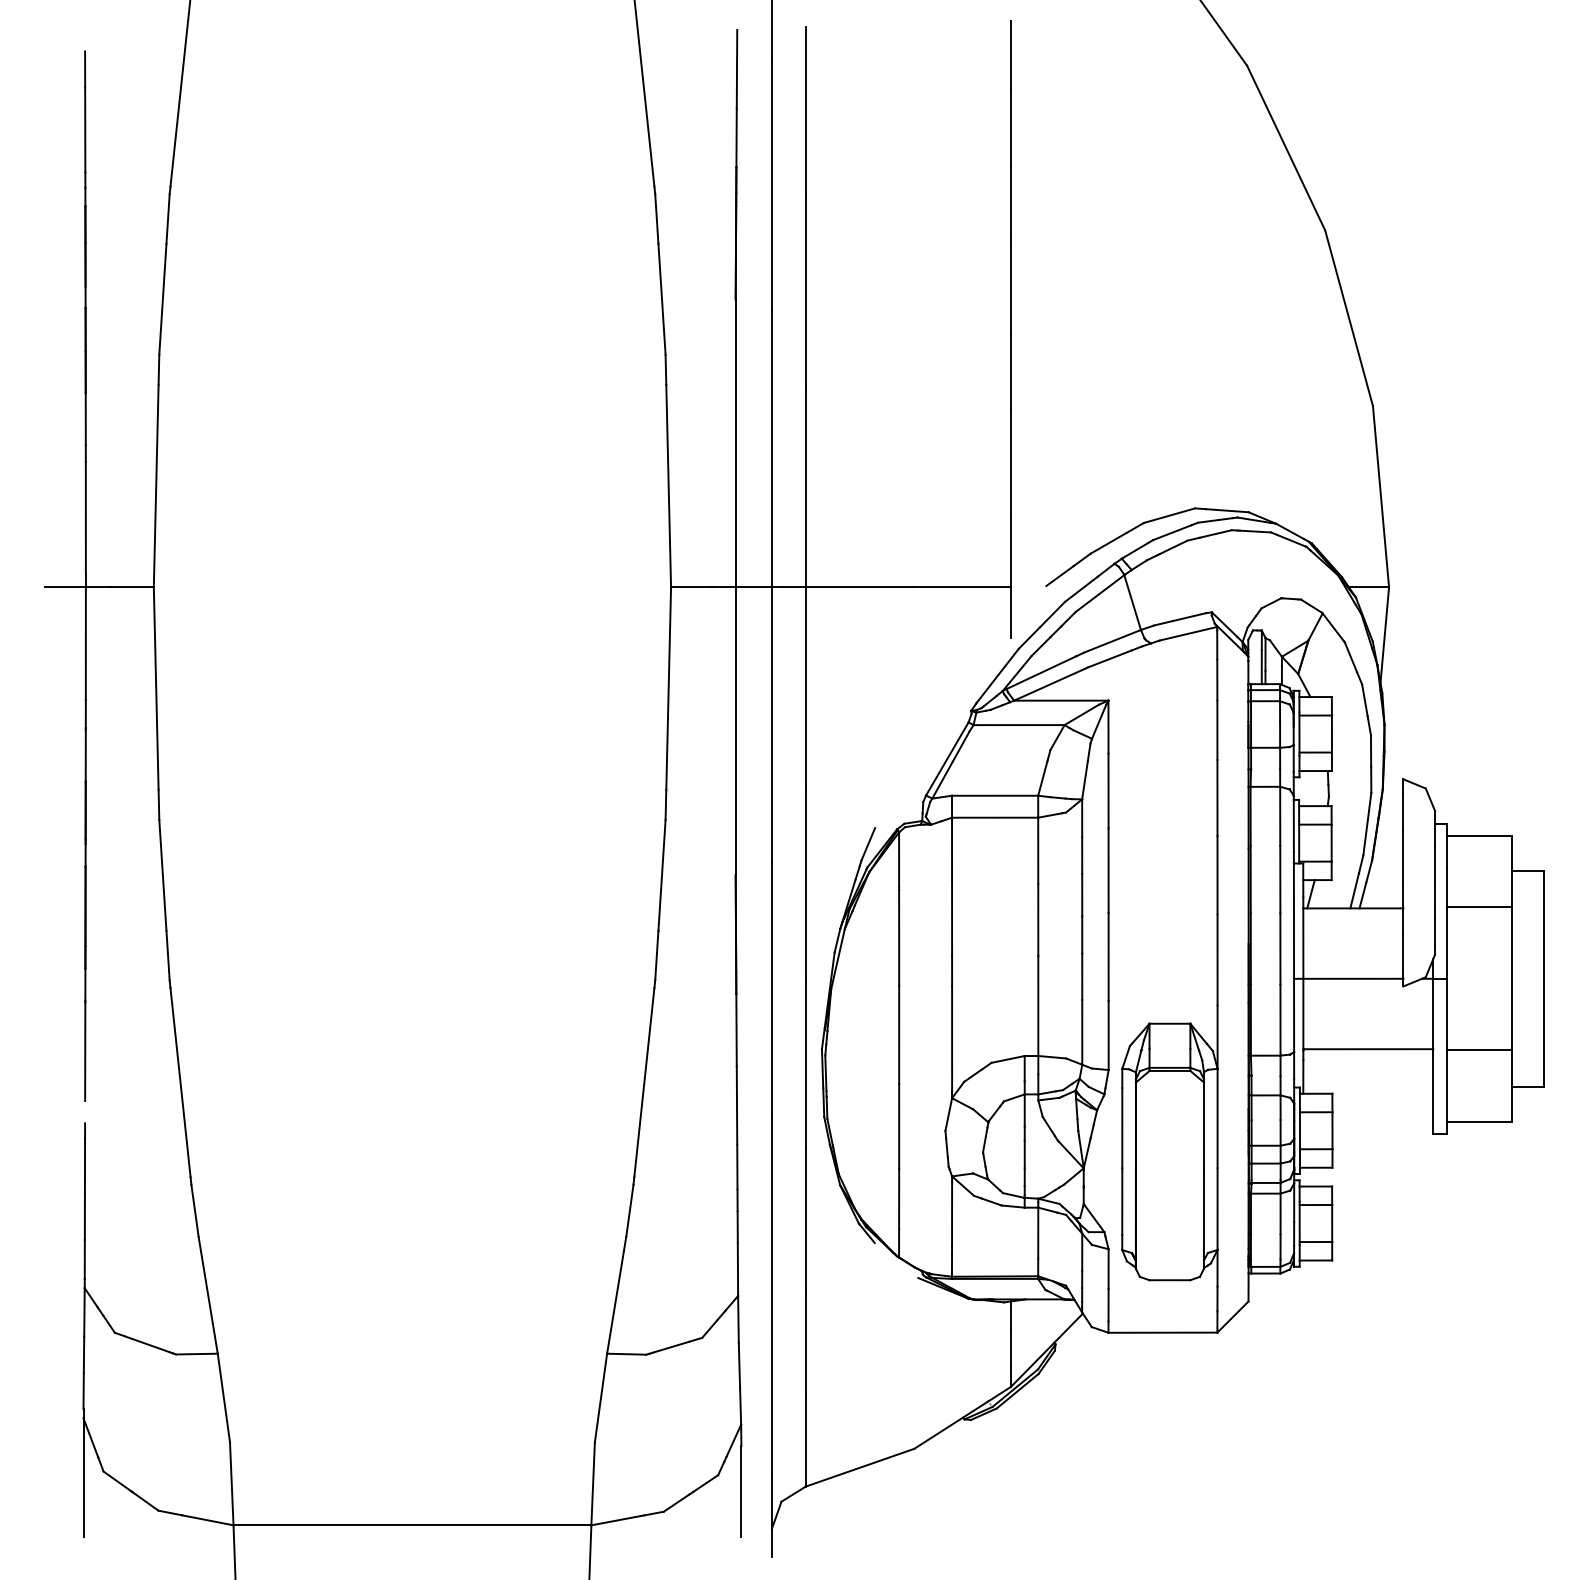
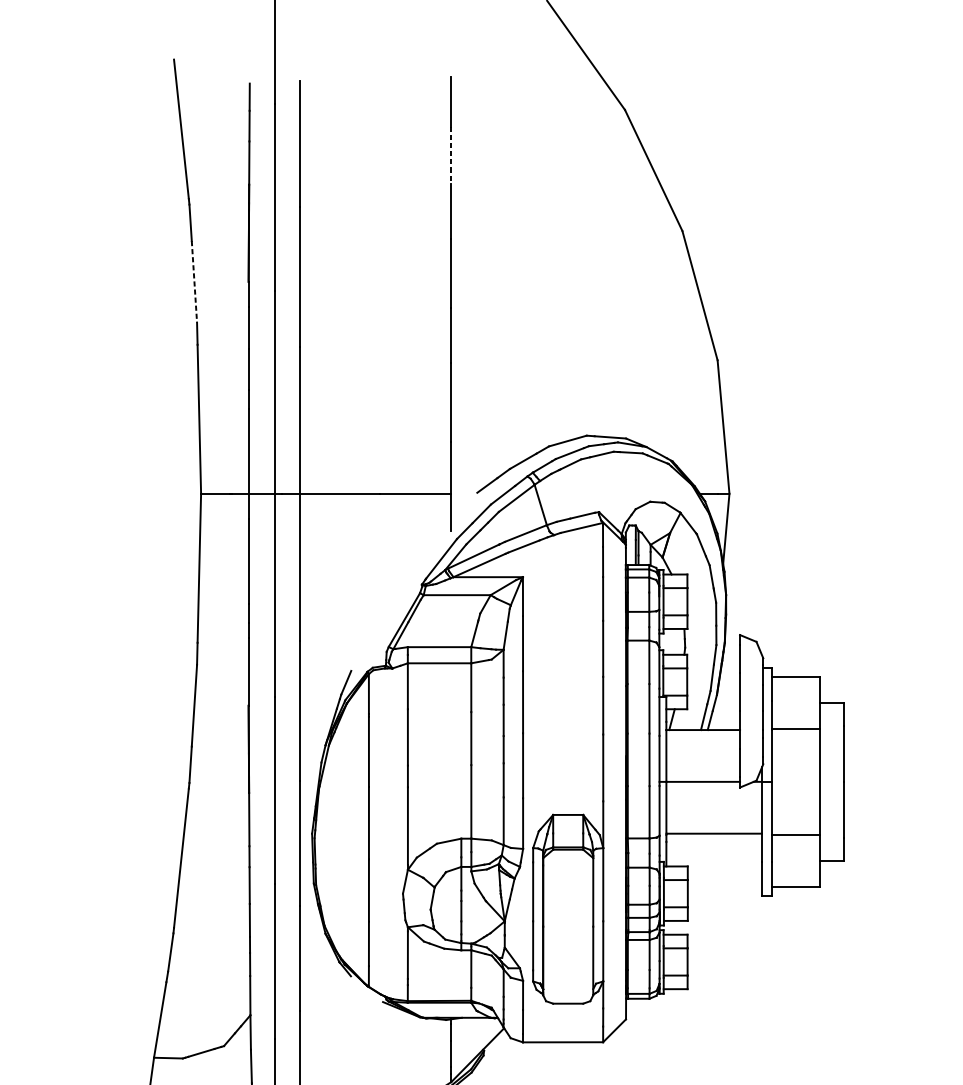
line: (1011, 127) -> (451, 155), solid -> dashed
line: (662, 299) -> (194, 281), solid -> dashed

